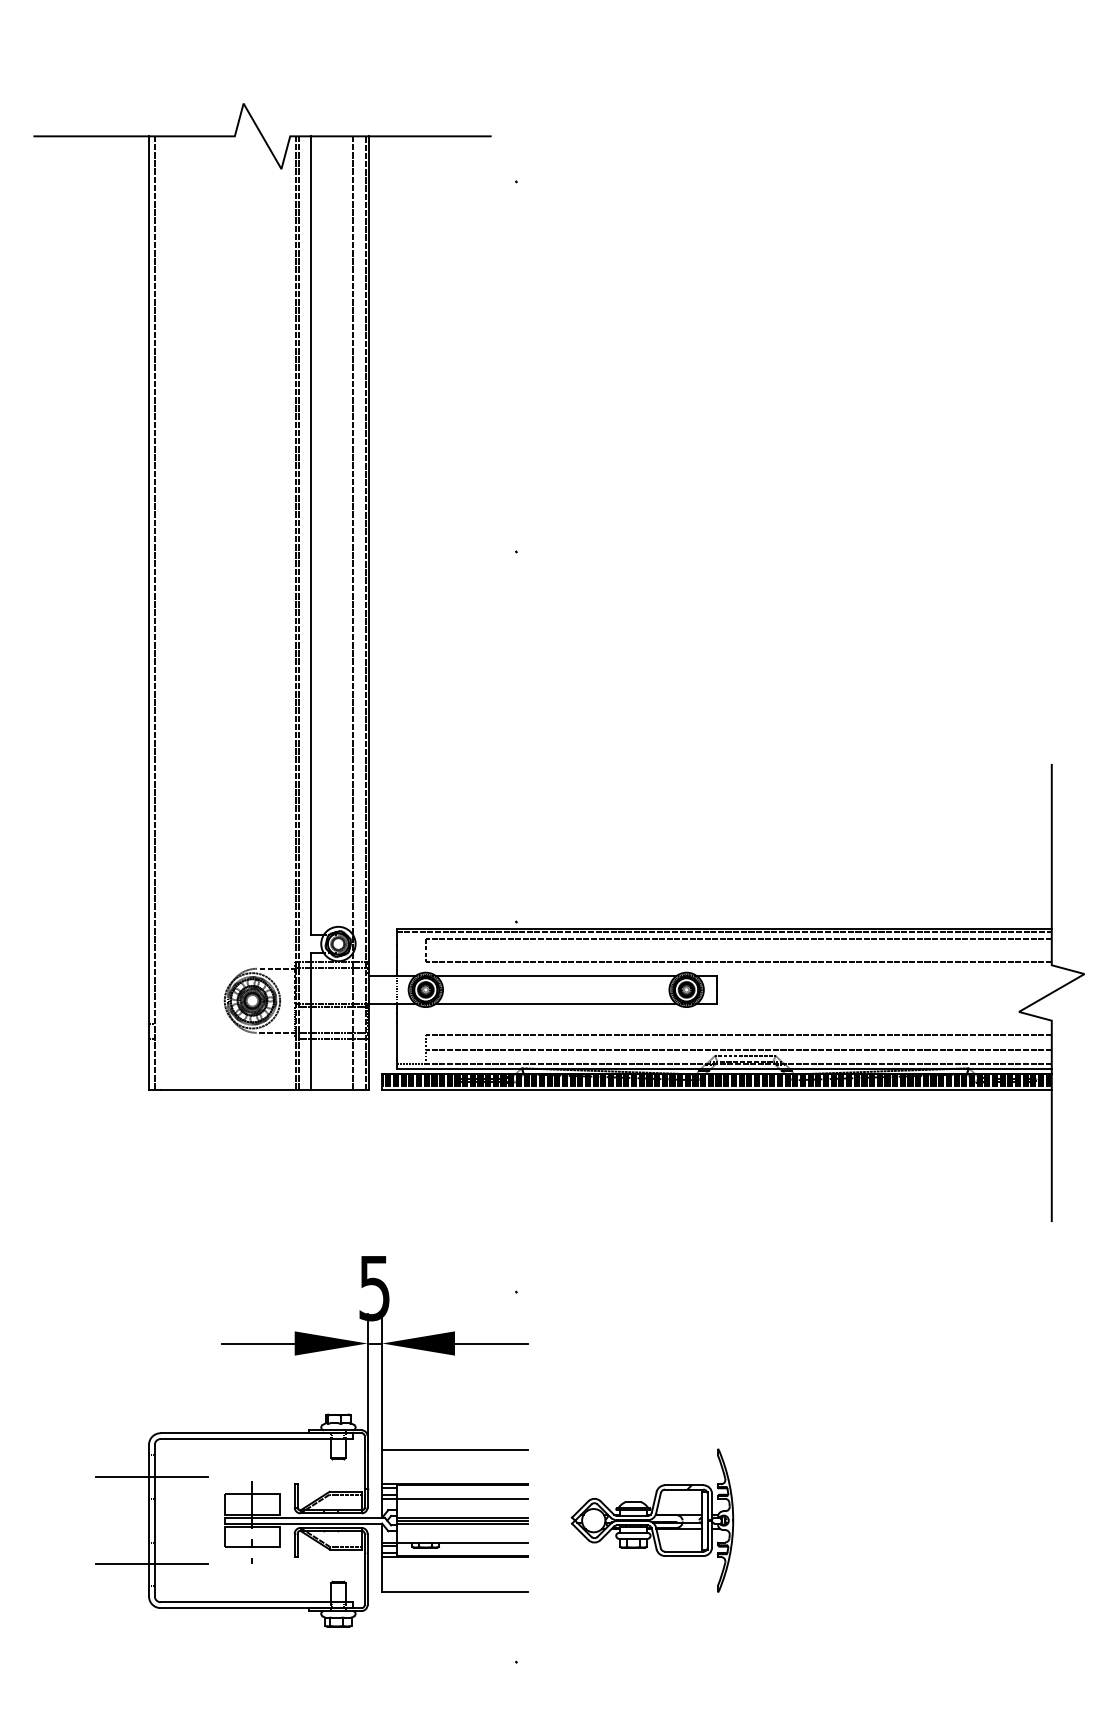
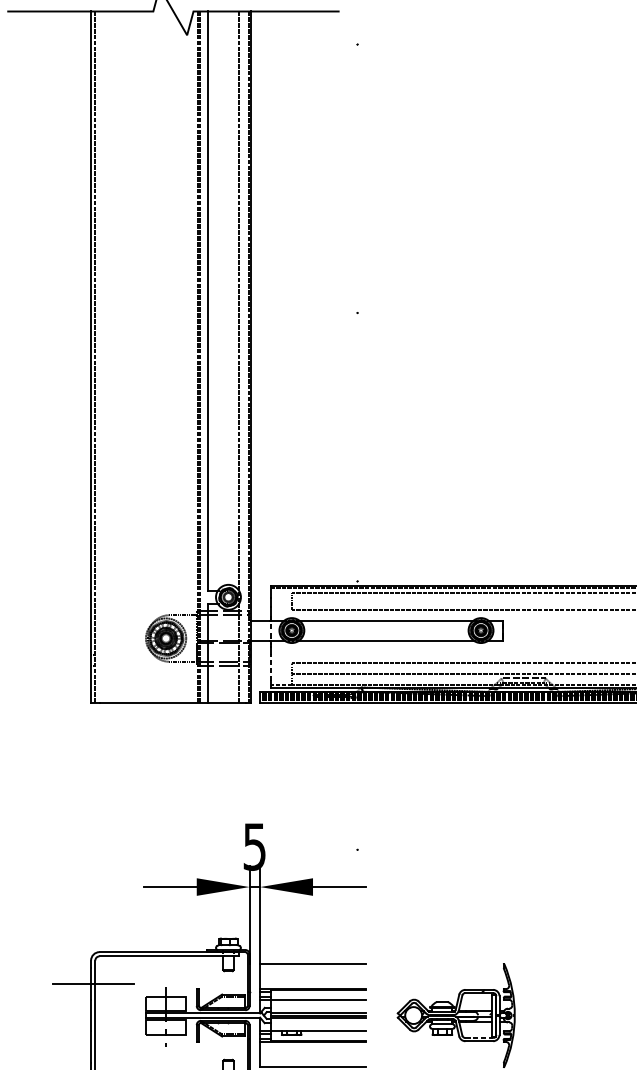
line: (396, 1040) -> (270, 667), solid -> dashed
line: (684, 1551) -> (479, 1037), solid -> dashed
line: (151, 1564) -> (92, 1047), removed

